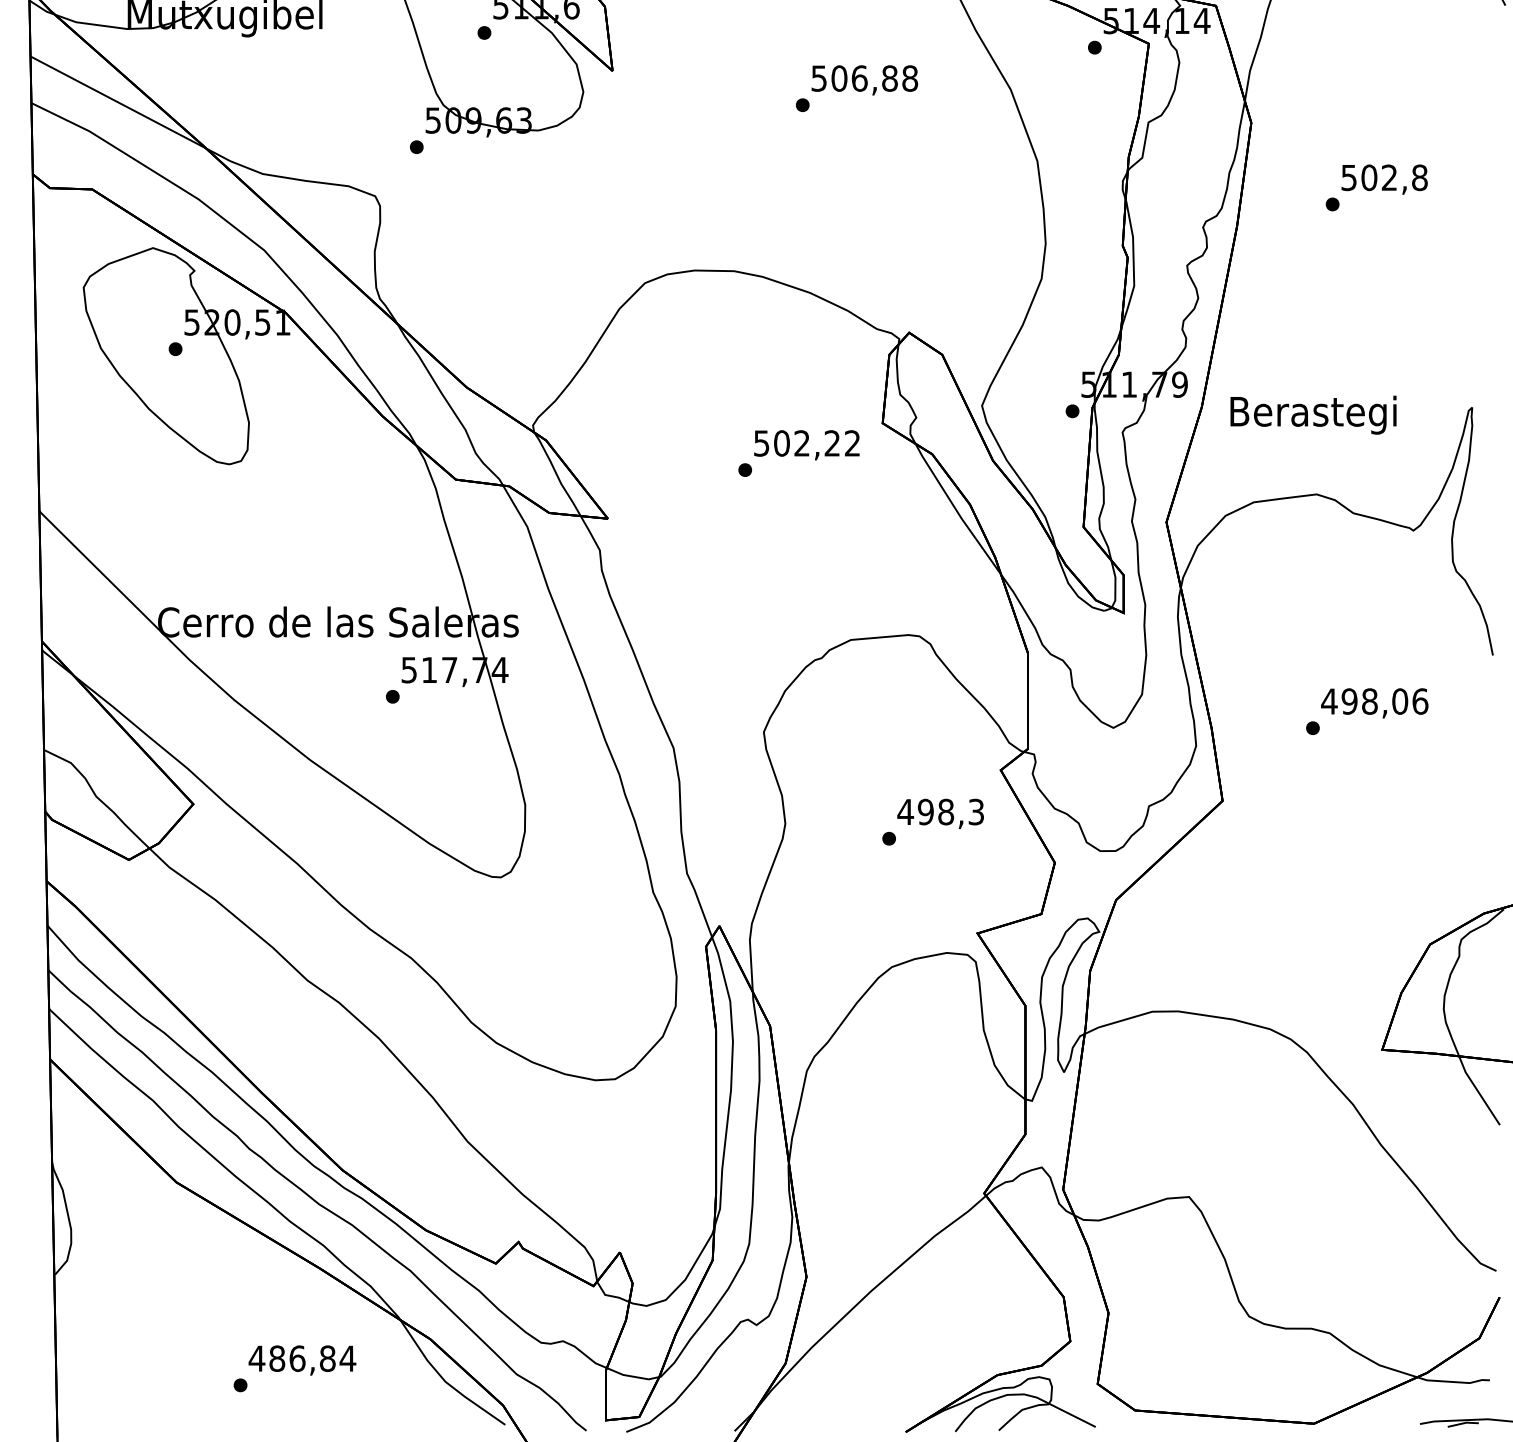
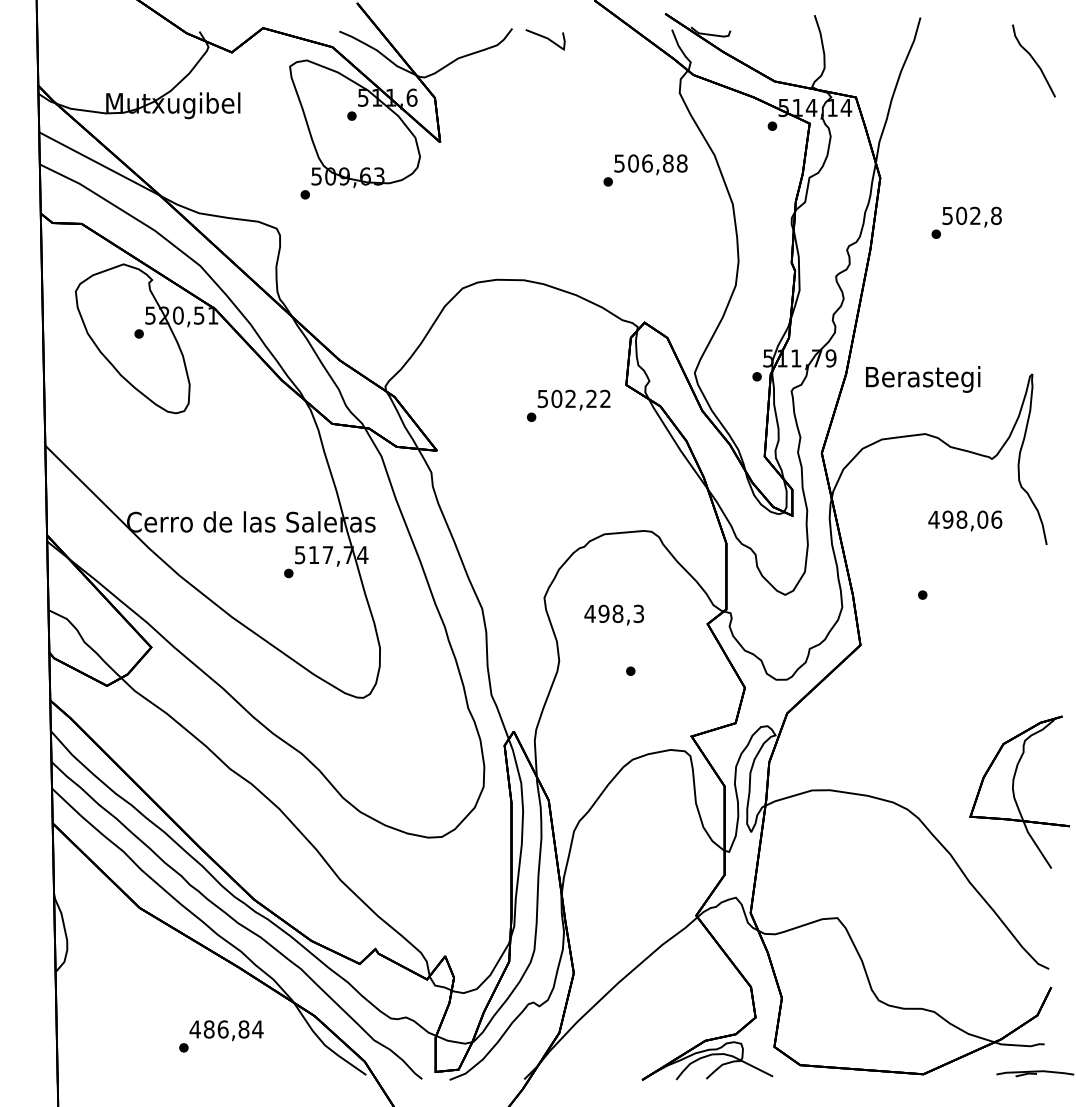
text: (856, 88) -> (645, 170), moved
text: (1375, 702) -> (965, 520), moved
text: (939, 812) -> (613, 614), moved

